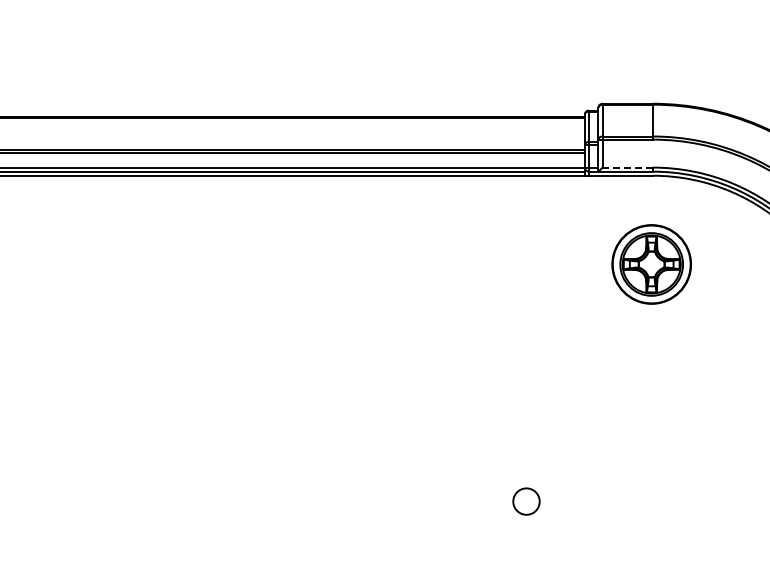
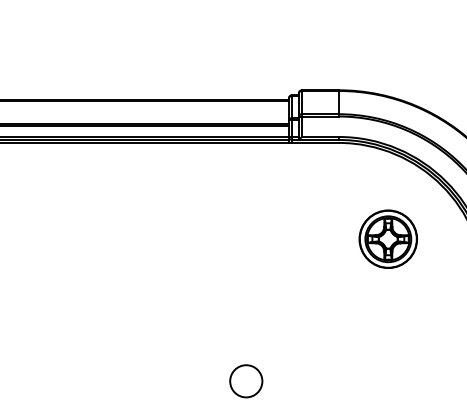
line: (627, 167) -> (320, 136), dashed -> solid
part: (651, 264) -> (388, 239), moved
circle: (526, 501) -> (246, 381), size x1.67

